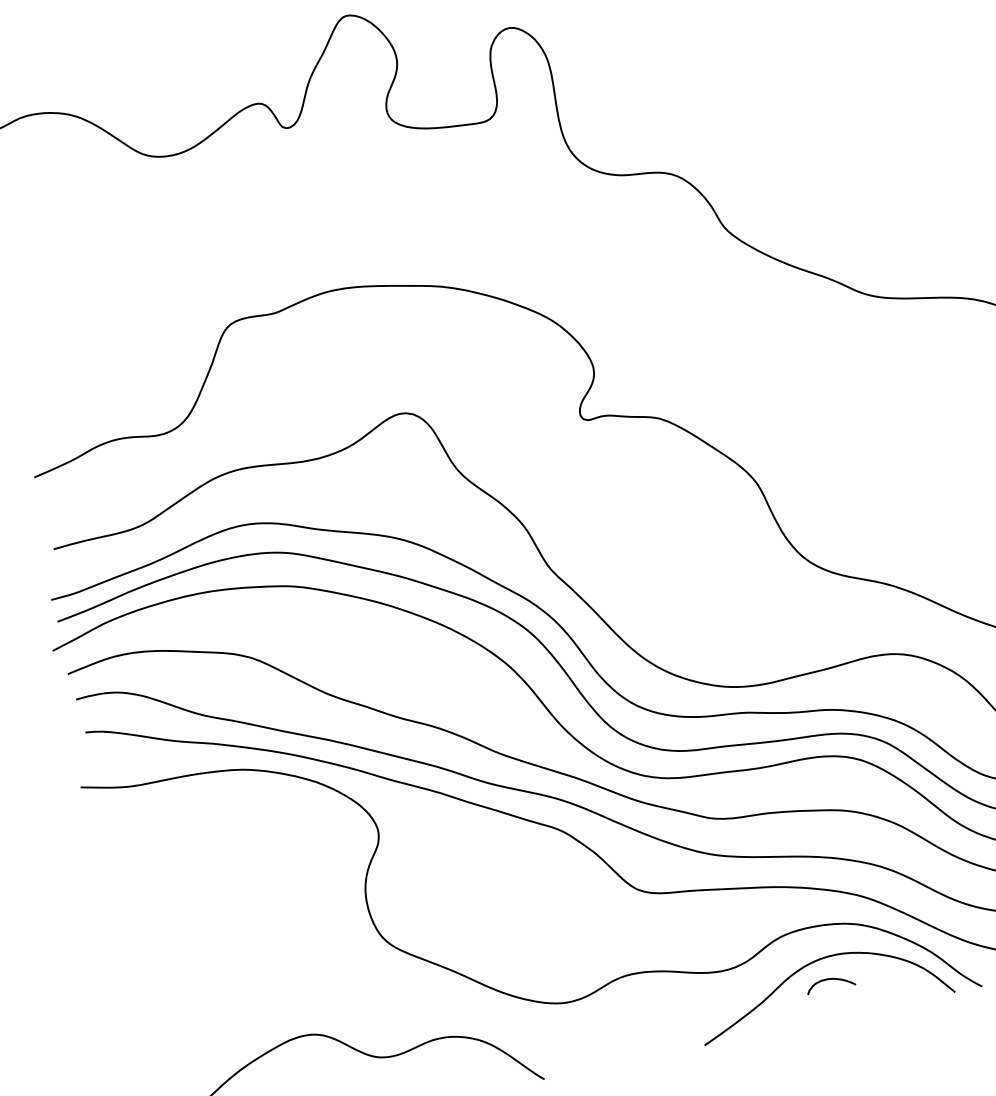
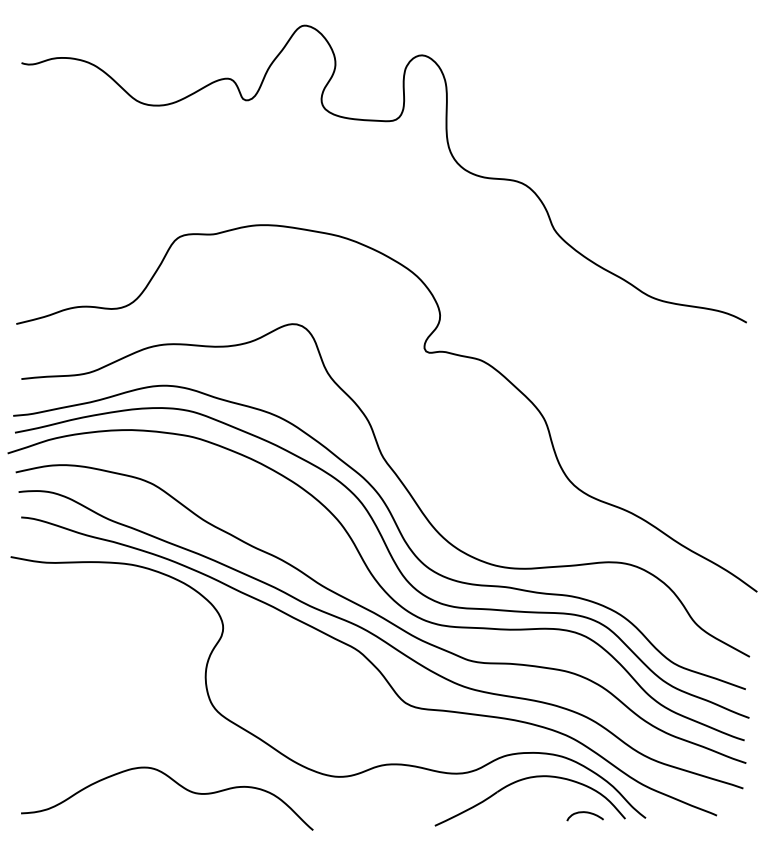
curve: (829, 980) -> (584, 813), moved

